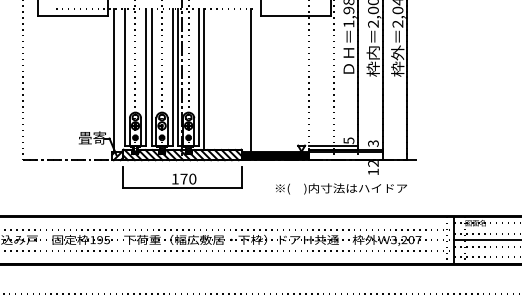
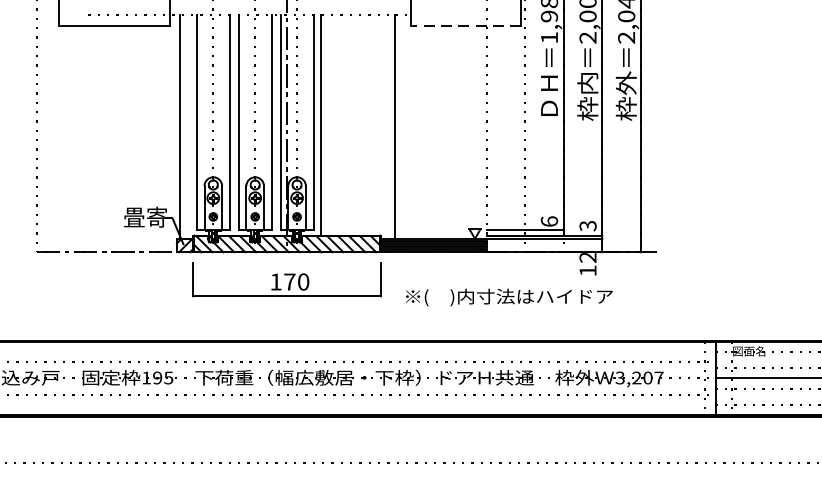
line: (296, 16) -> (466, 25), solid -> dashed
text: (348, 140) -> (548, 221), 5 -> 6
text: (340, 188) -> (507, 296), moved

